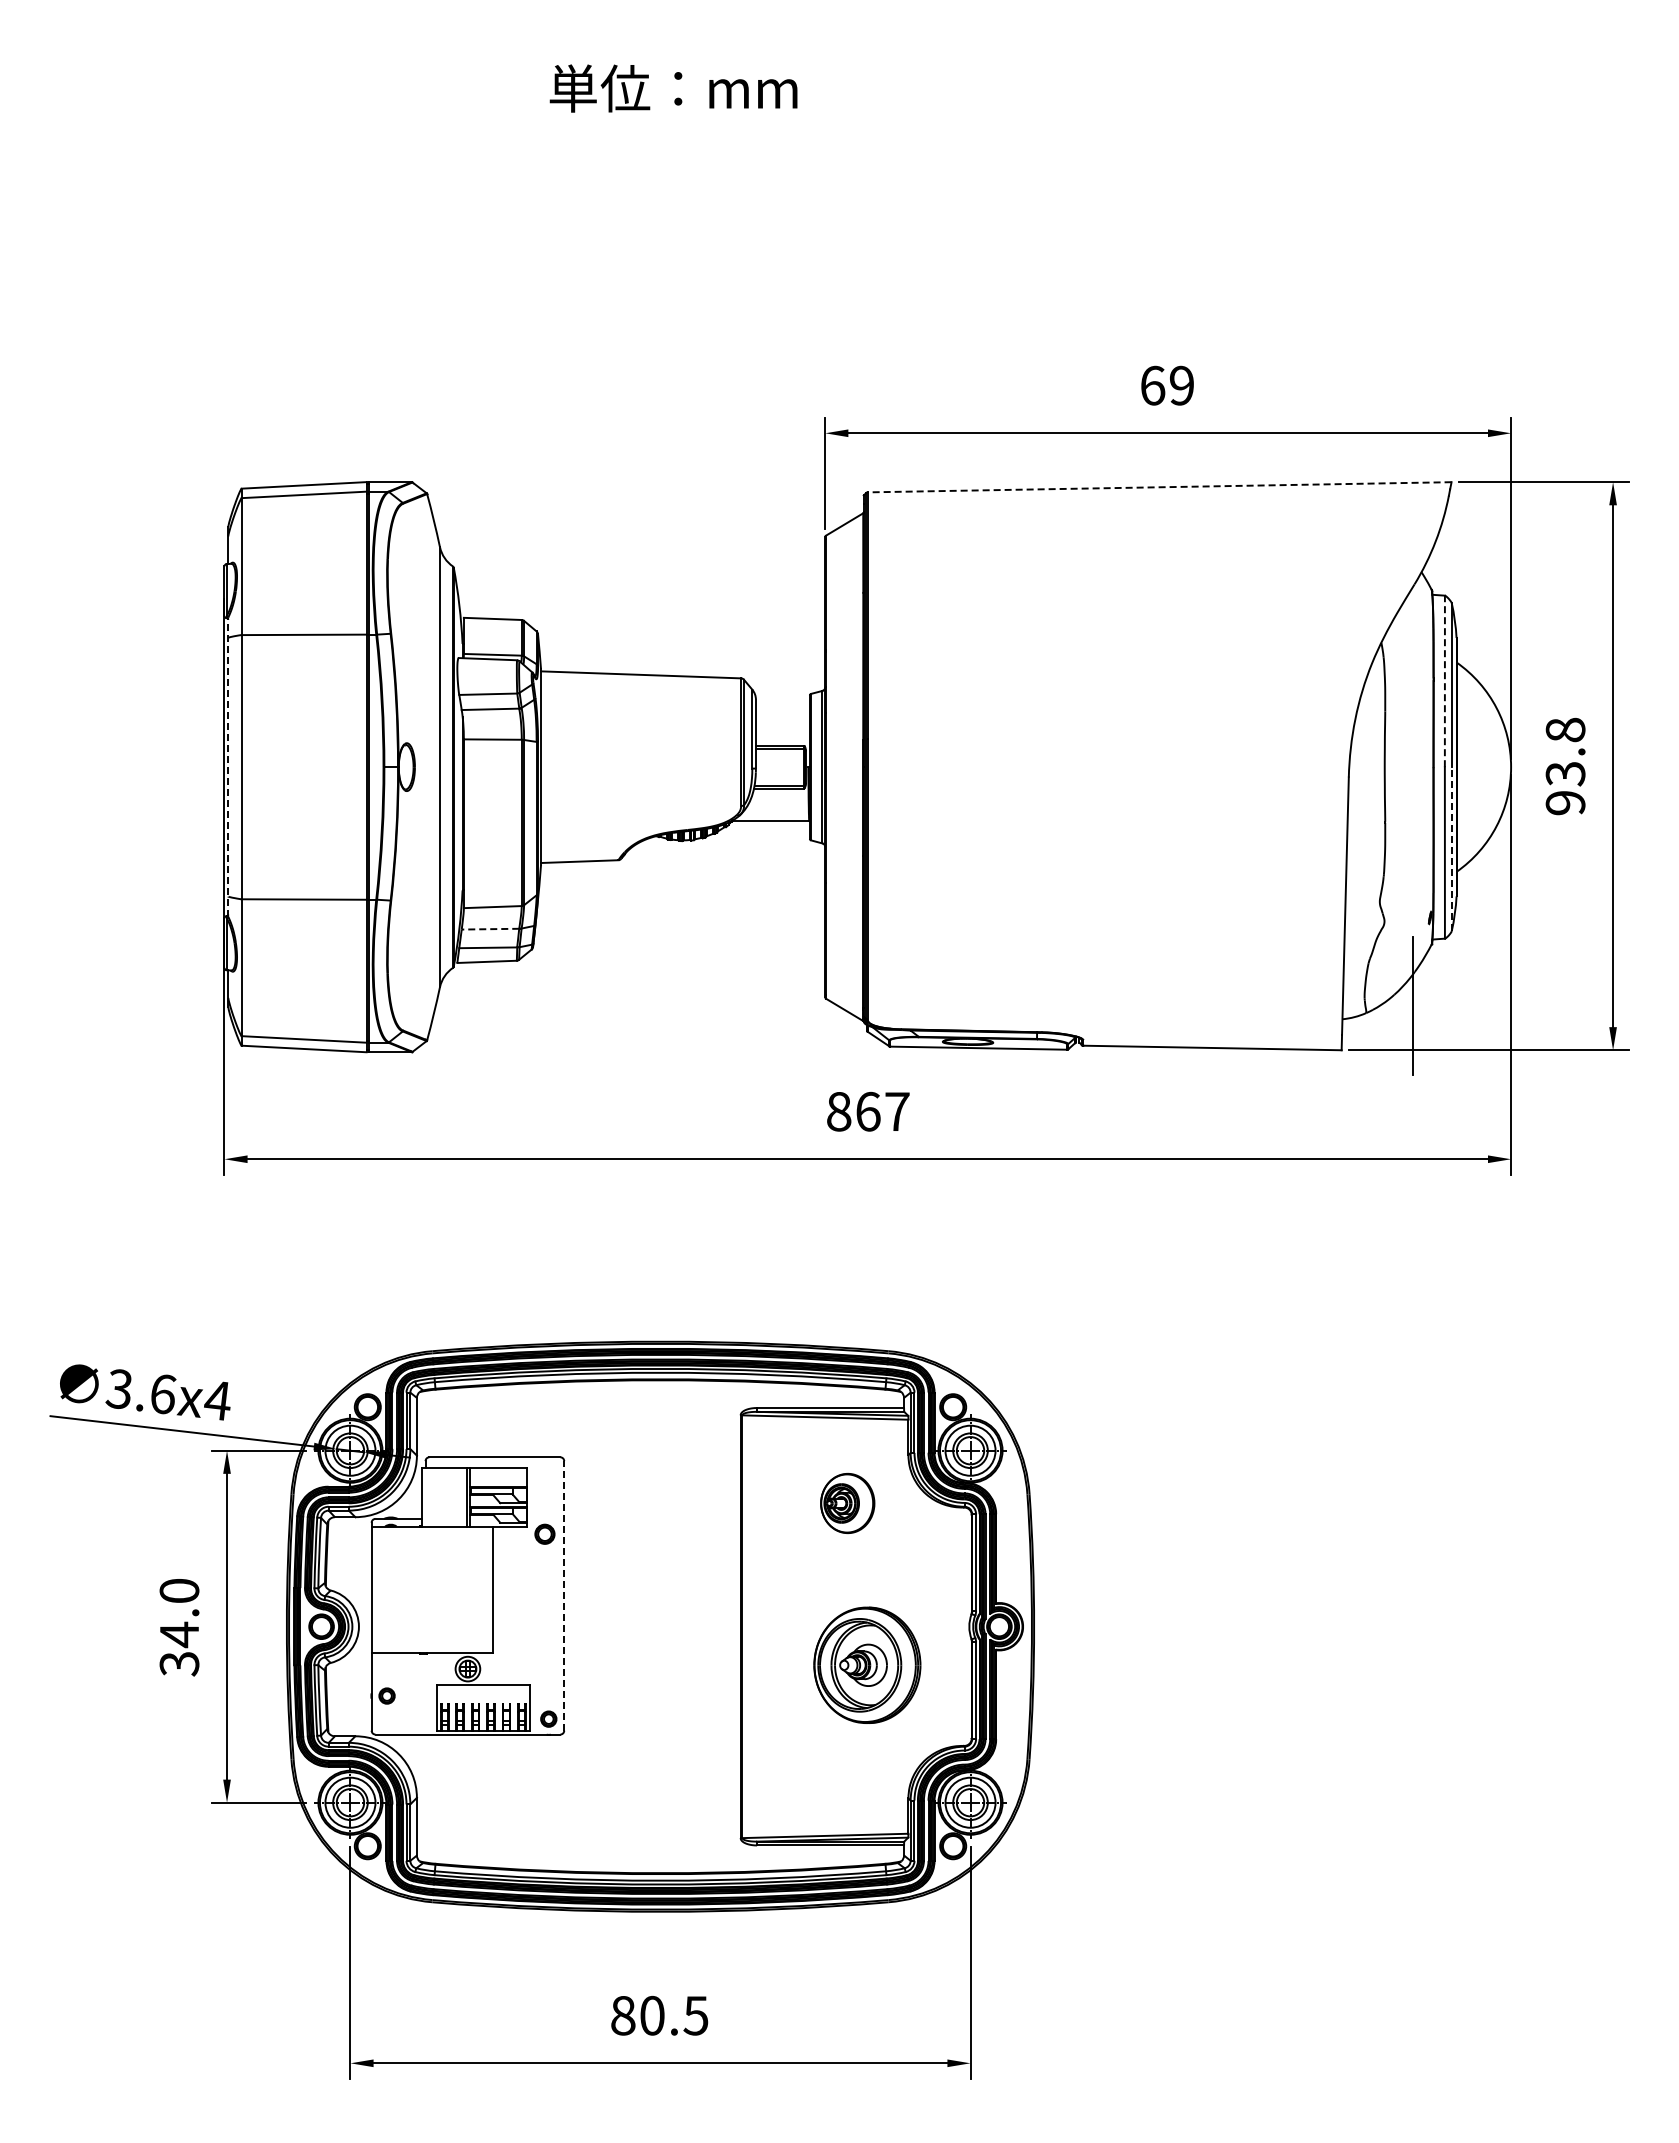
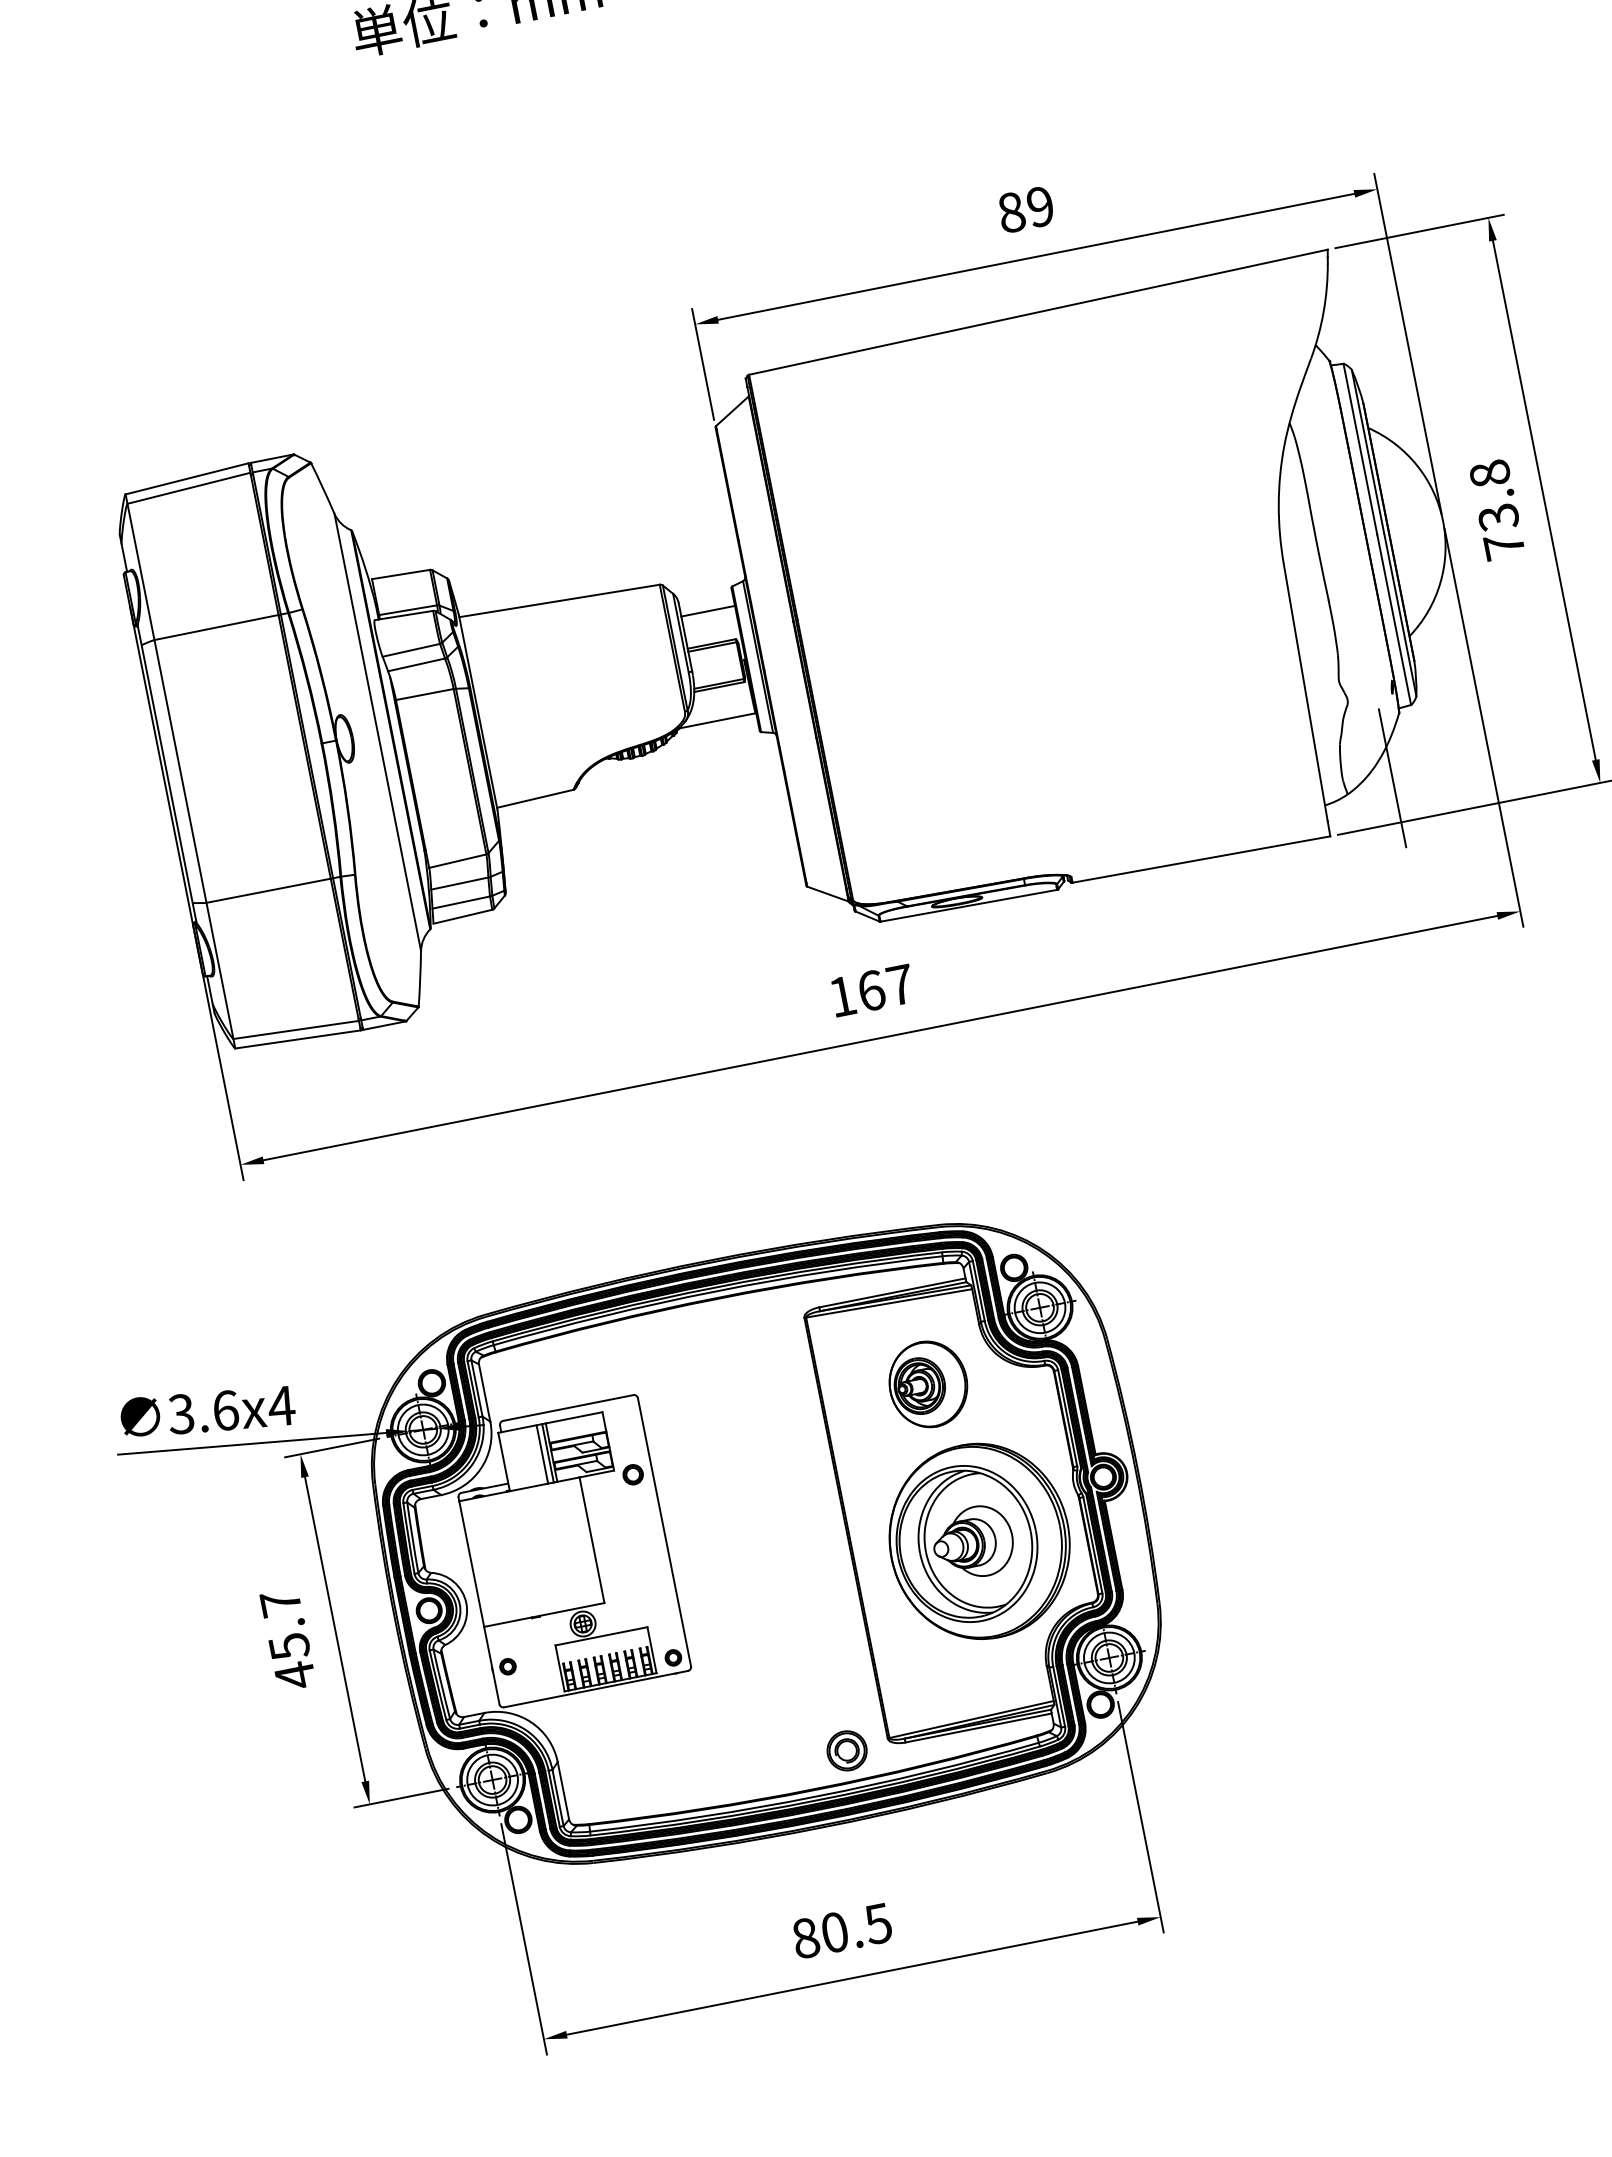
text: (1152, 385) -> (1011, 212), 69 -> 89
line: (1159, 487) -> (1038, 312), dashed -> solid
line: (1444, 681) -> (1359, 449), dashed -> solid
line: (782, 713) -> (707, 611), added
line: (228, 767) -> (167, 774), dashed -> solid
text: (1565, 802) -> (1504, 545), 93.8 -> 73.8
line: (1451, 849) -> (1400, 615), dashed -> solid
line: (490, 929) -> (459, 883), dashed -> solid
text: (839, 1111) -> (842, 996), 867 -> 167
line: (461, 1496) -> (542, 1453), added
part: (847, 1503) -> (928, 1384), size x1.43
line: (564, 1595) -> (664, 1531), dashed -> solid
text: (179, 1627) -> (288, 1639), 34.0 -> 45.7
part: (867, 1665) -> (979, 1541), size x1.67
part: (698, 1842) -> (846, 1751), added

